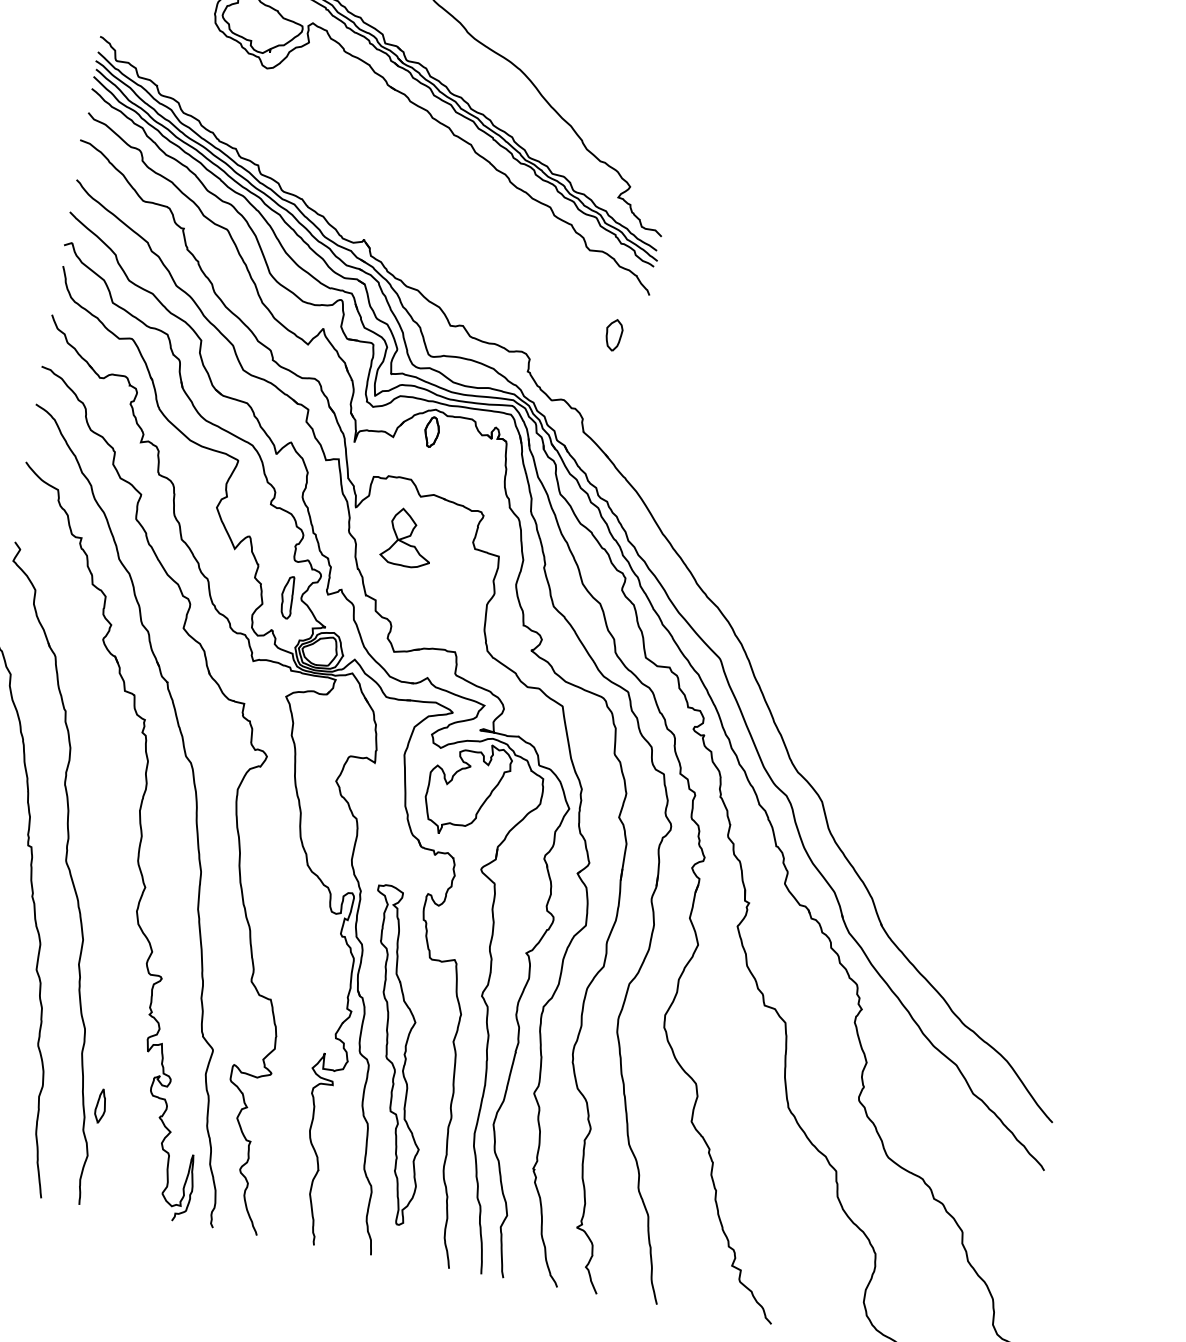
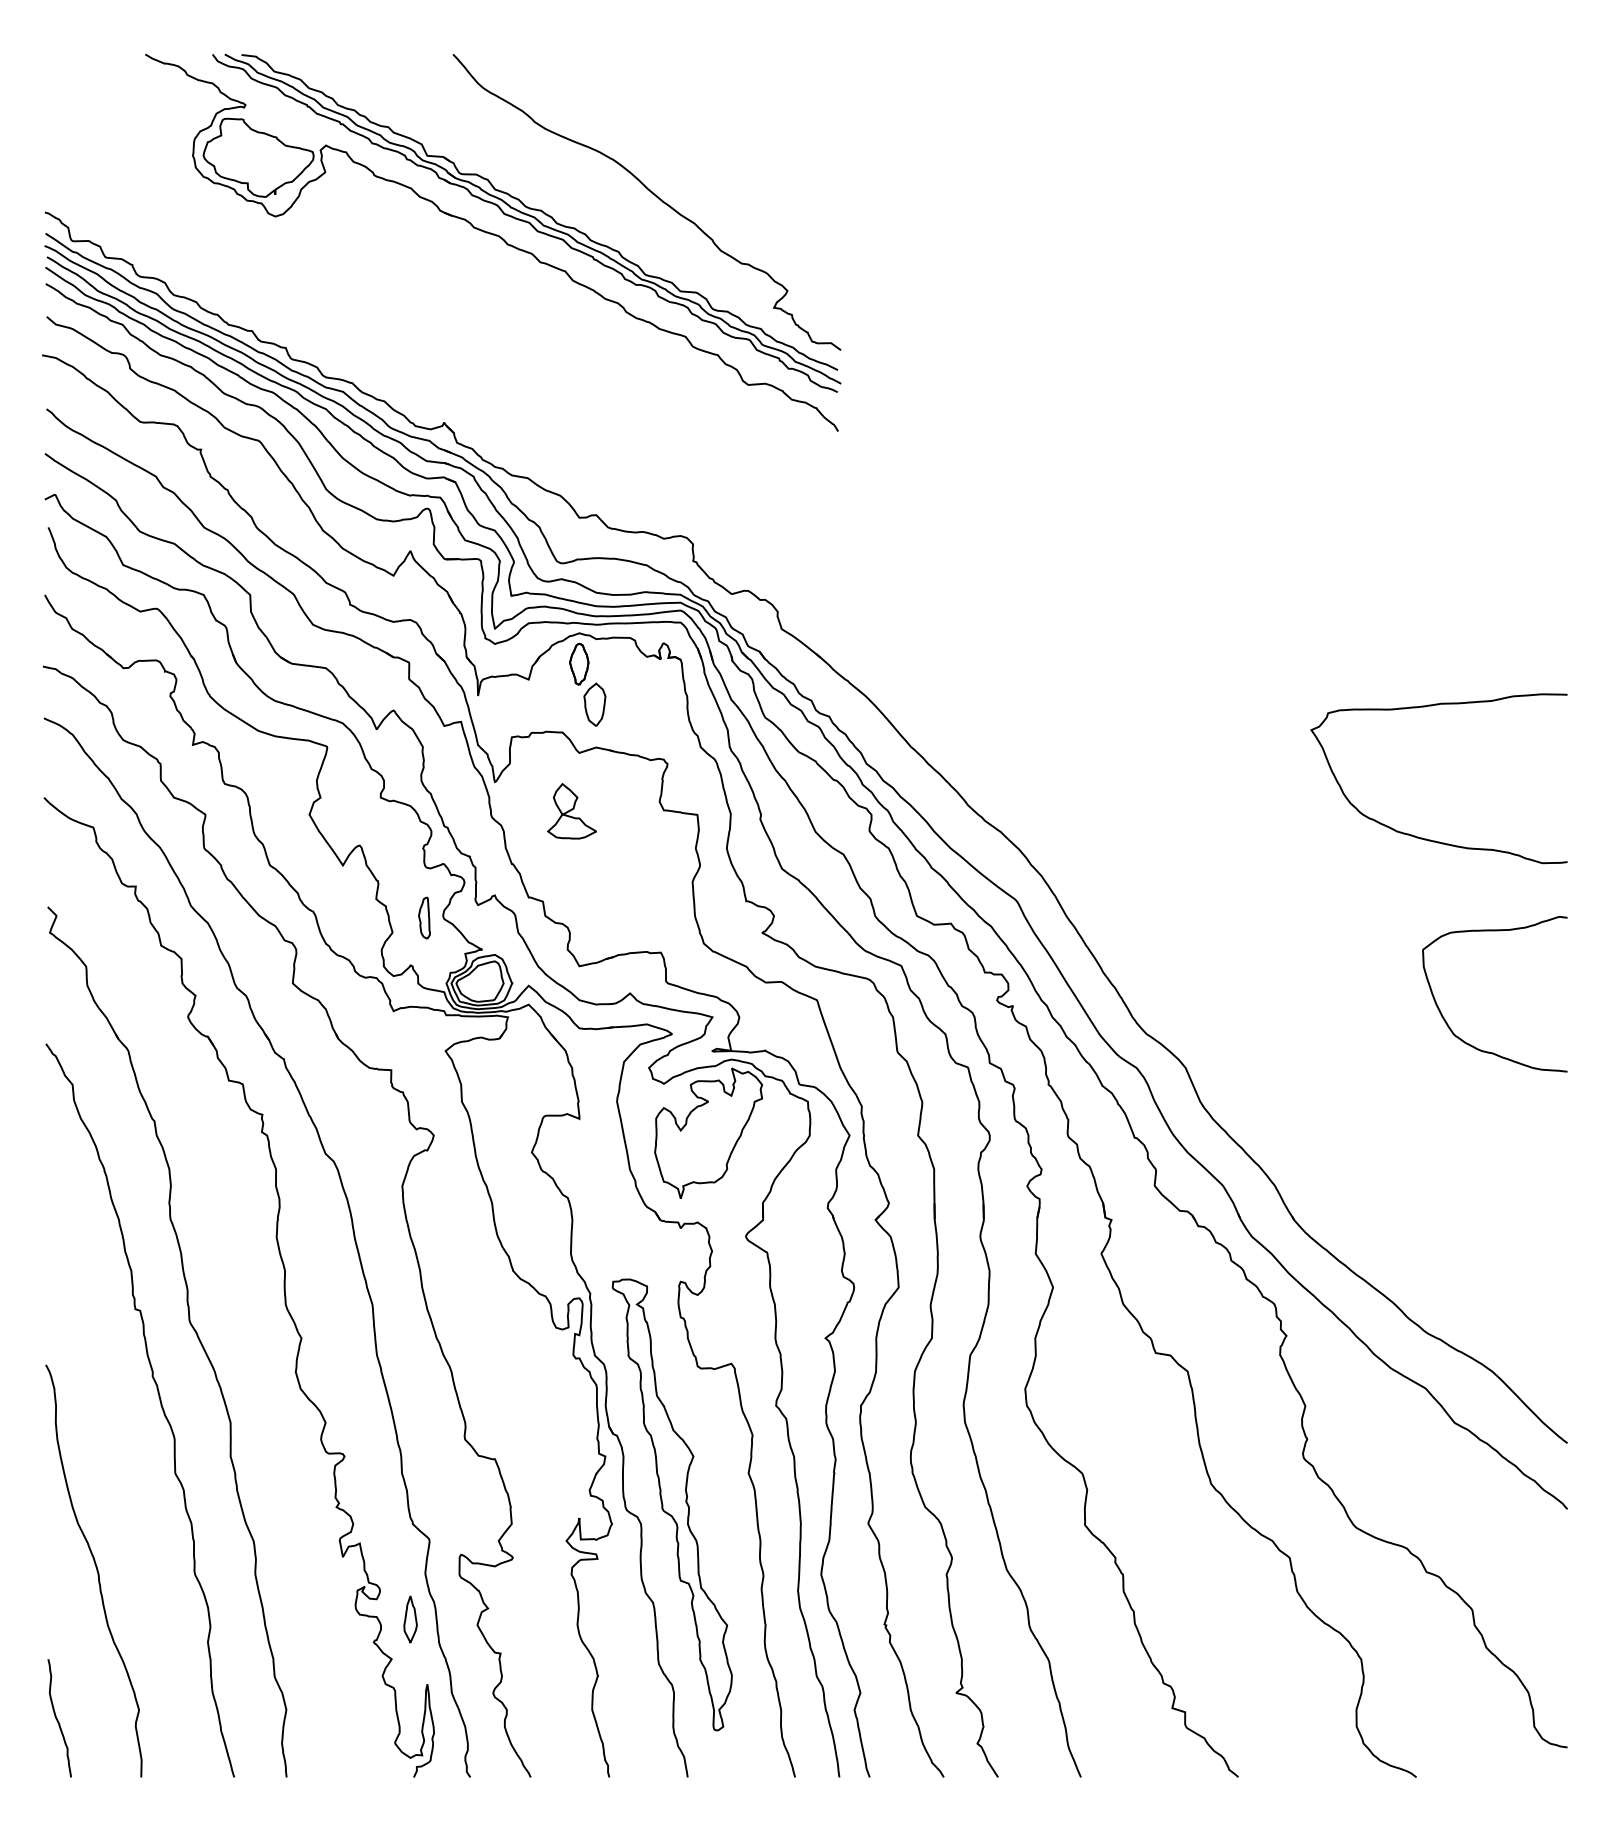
part: (613, 335) -> (594, 704), moved
part: (407, 538) -> (571, 811), size x0.71
part: (287, 596) -> (424, 917), size x0.71
curve: (1023, 664) -> (1422, 837), added
curve: (1018, 801) -> (1447, 1022), added
part: (100, 1106) -> (410, 1619), moved

